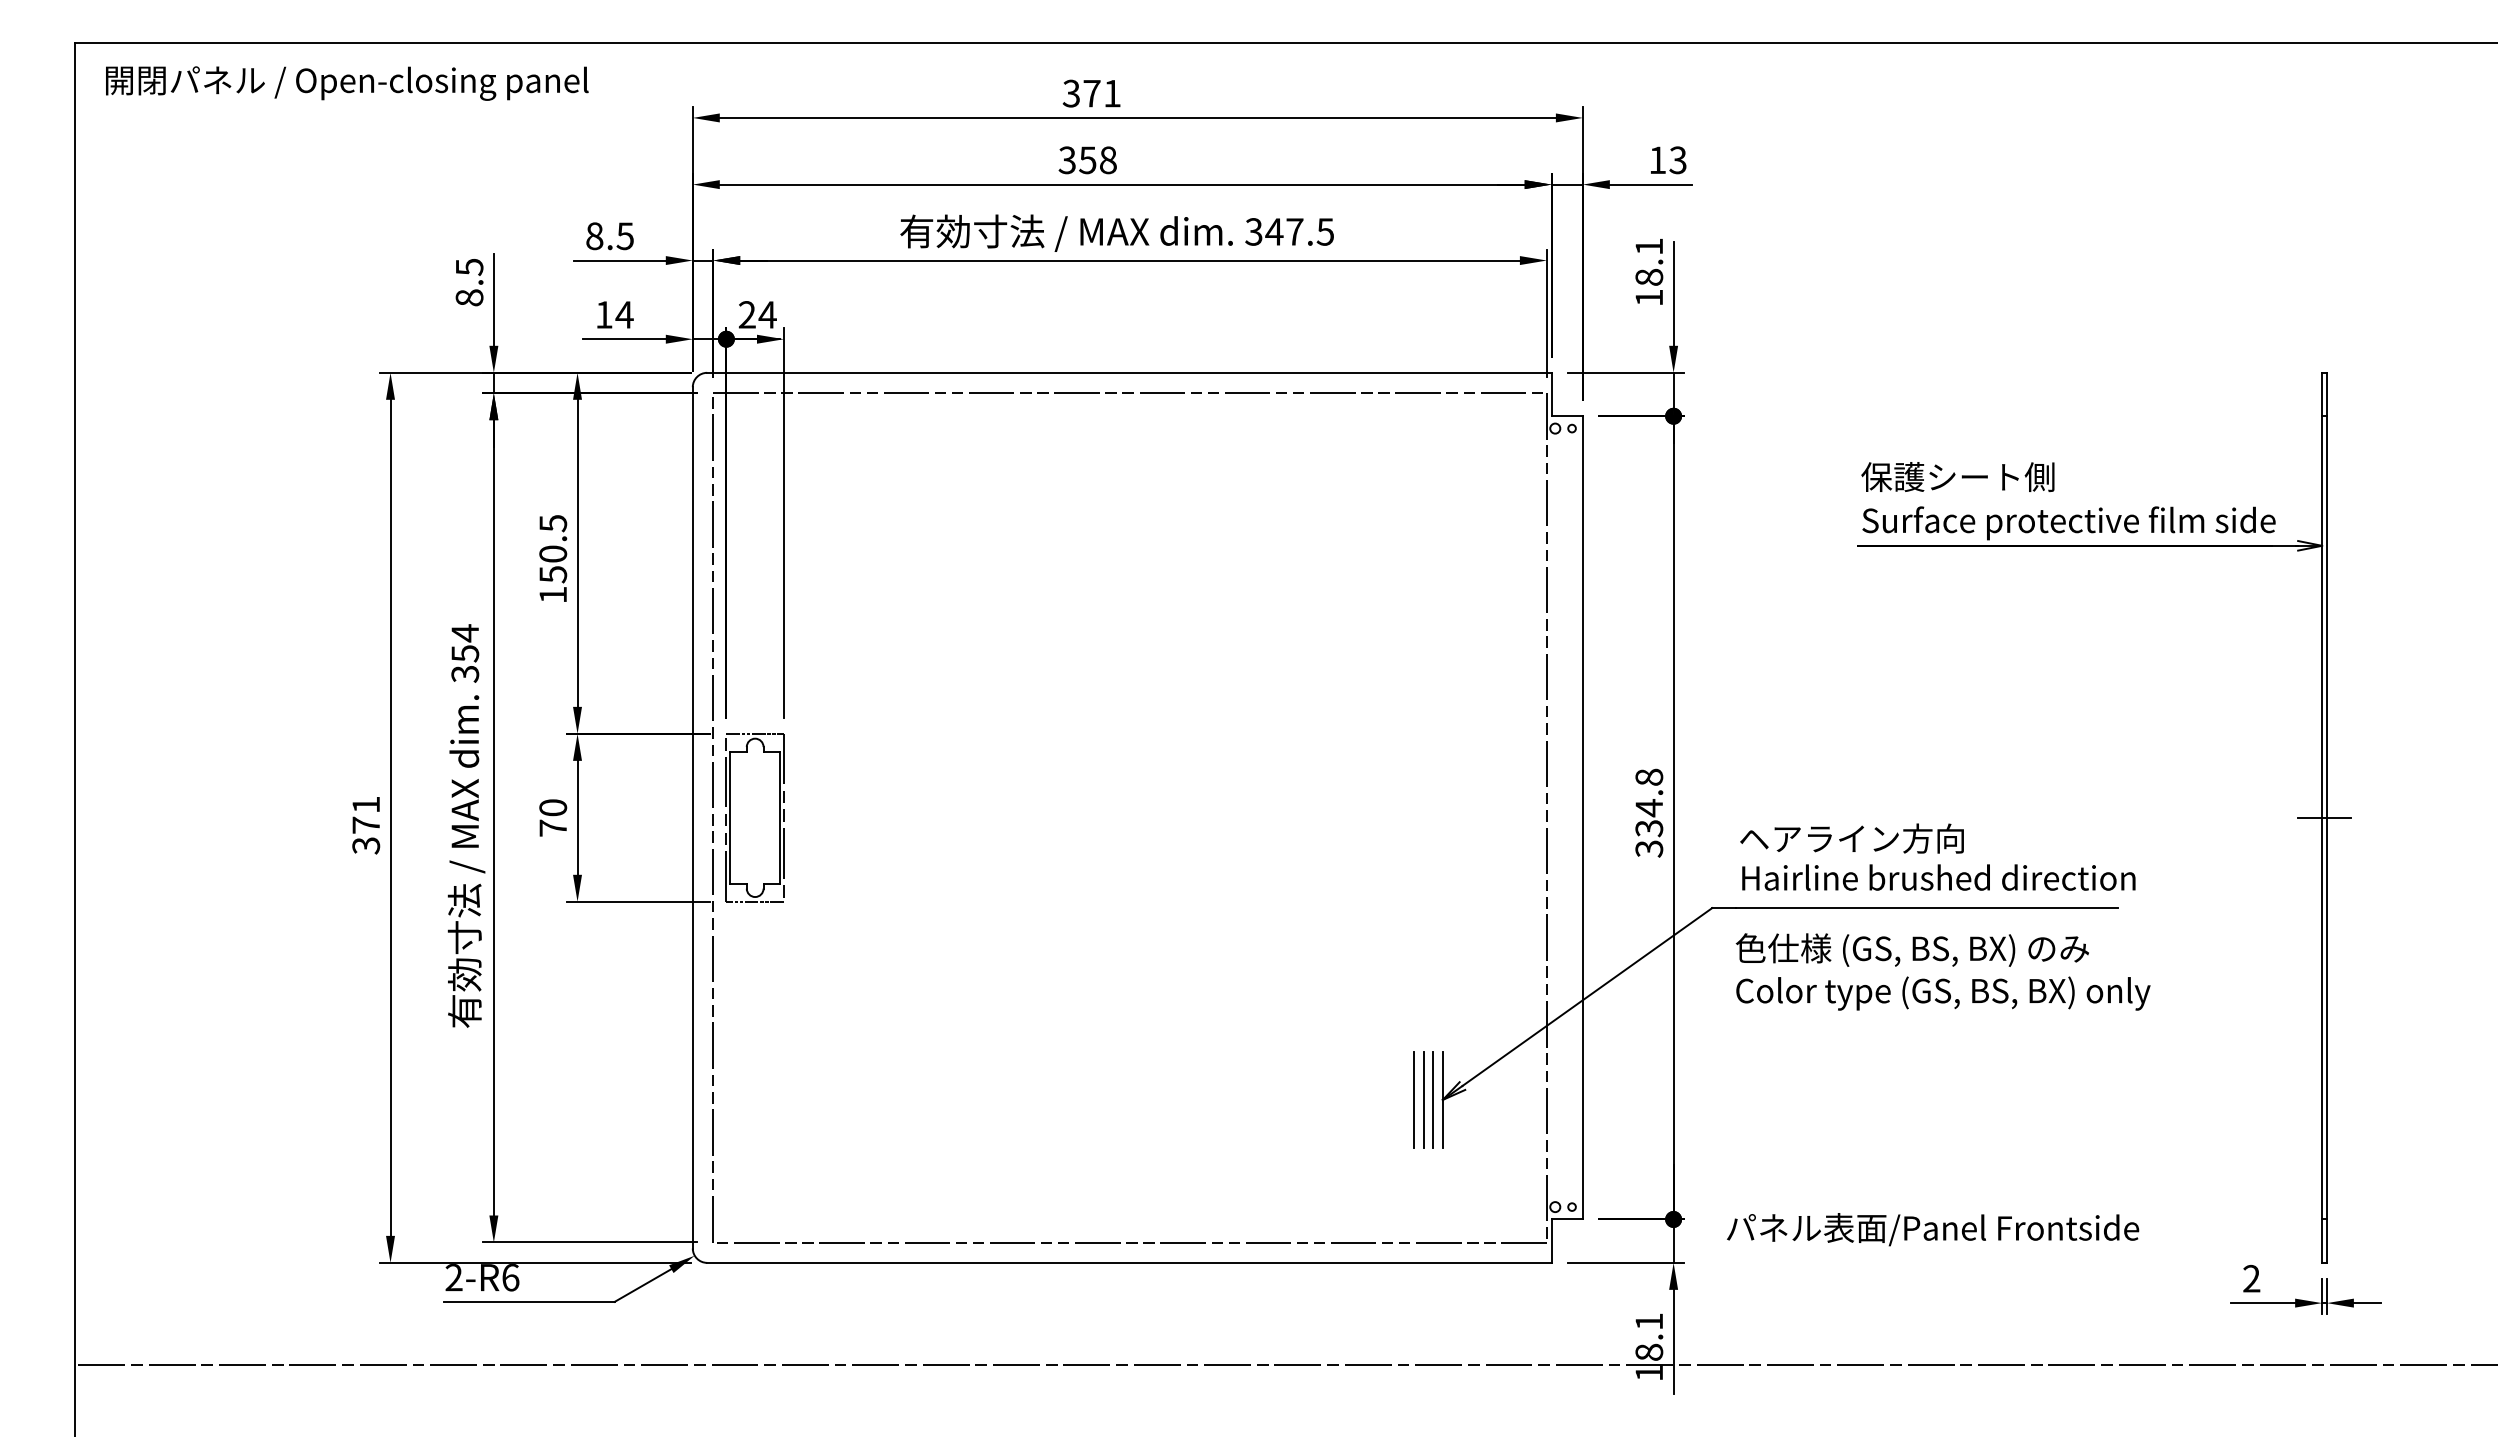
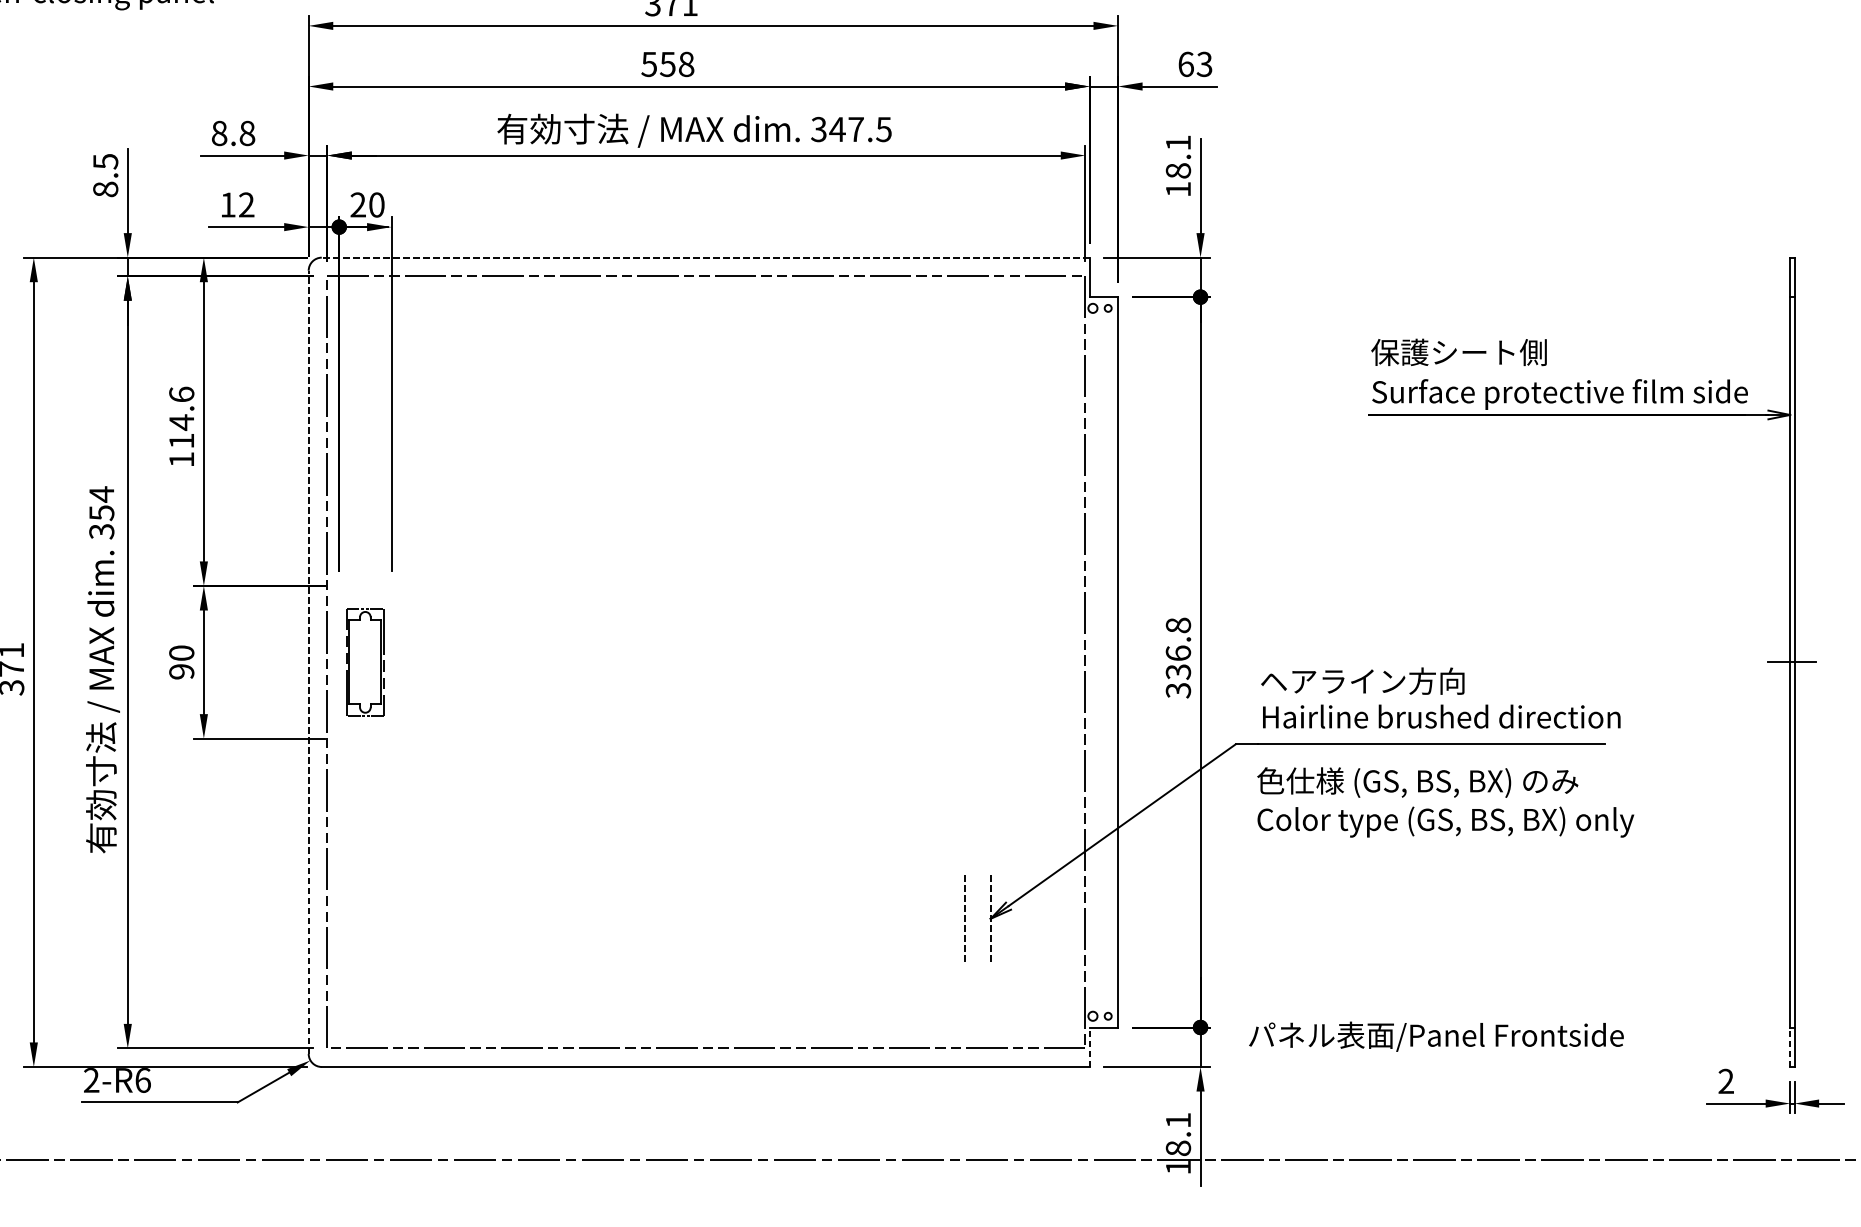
text: (1067, 159) -> (649, 63), 358 -> 558
text: (1657, 160) -> (1185, 64), 13 -> 63
text: (624, 236) -> (246, 133), 8.5 -> 8.8
text: (624, 314) -> (246, 204), 14 -> 12
text: (767, 314) -> (376, 204), 24 -> 20
line: (1128, 372) -> (704, 257), solid -> dashed
text: (553, 548) -> (182, 417), 150.5 -> 114.6
text: (1649, 808) -> (1178, 653), 334.8 -> 336.8
line: (692, 817) -> (308, 662), solid -> dashed
part: (754, 817) -> (364, 662), size x0.7
text: (553, 827) -> (182, 671), 70 -> 90
line: (1414, 1099) -> (964, 918), solid -> dashed
line: (1423, 1099) -> (973, 918), removed
line: (1433, 1099) -> (982, 918), removed
line: (1442, 1099) -> (990, 918), solid -> dashed
line: (1551, 1241) -> (1089, 1047), solid -> dashed
line: (2322, 1241) -> (1790, 1047), solid -> dashed

